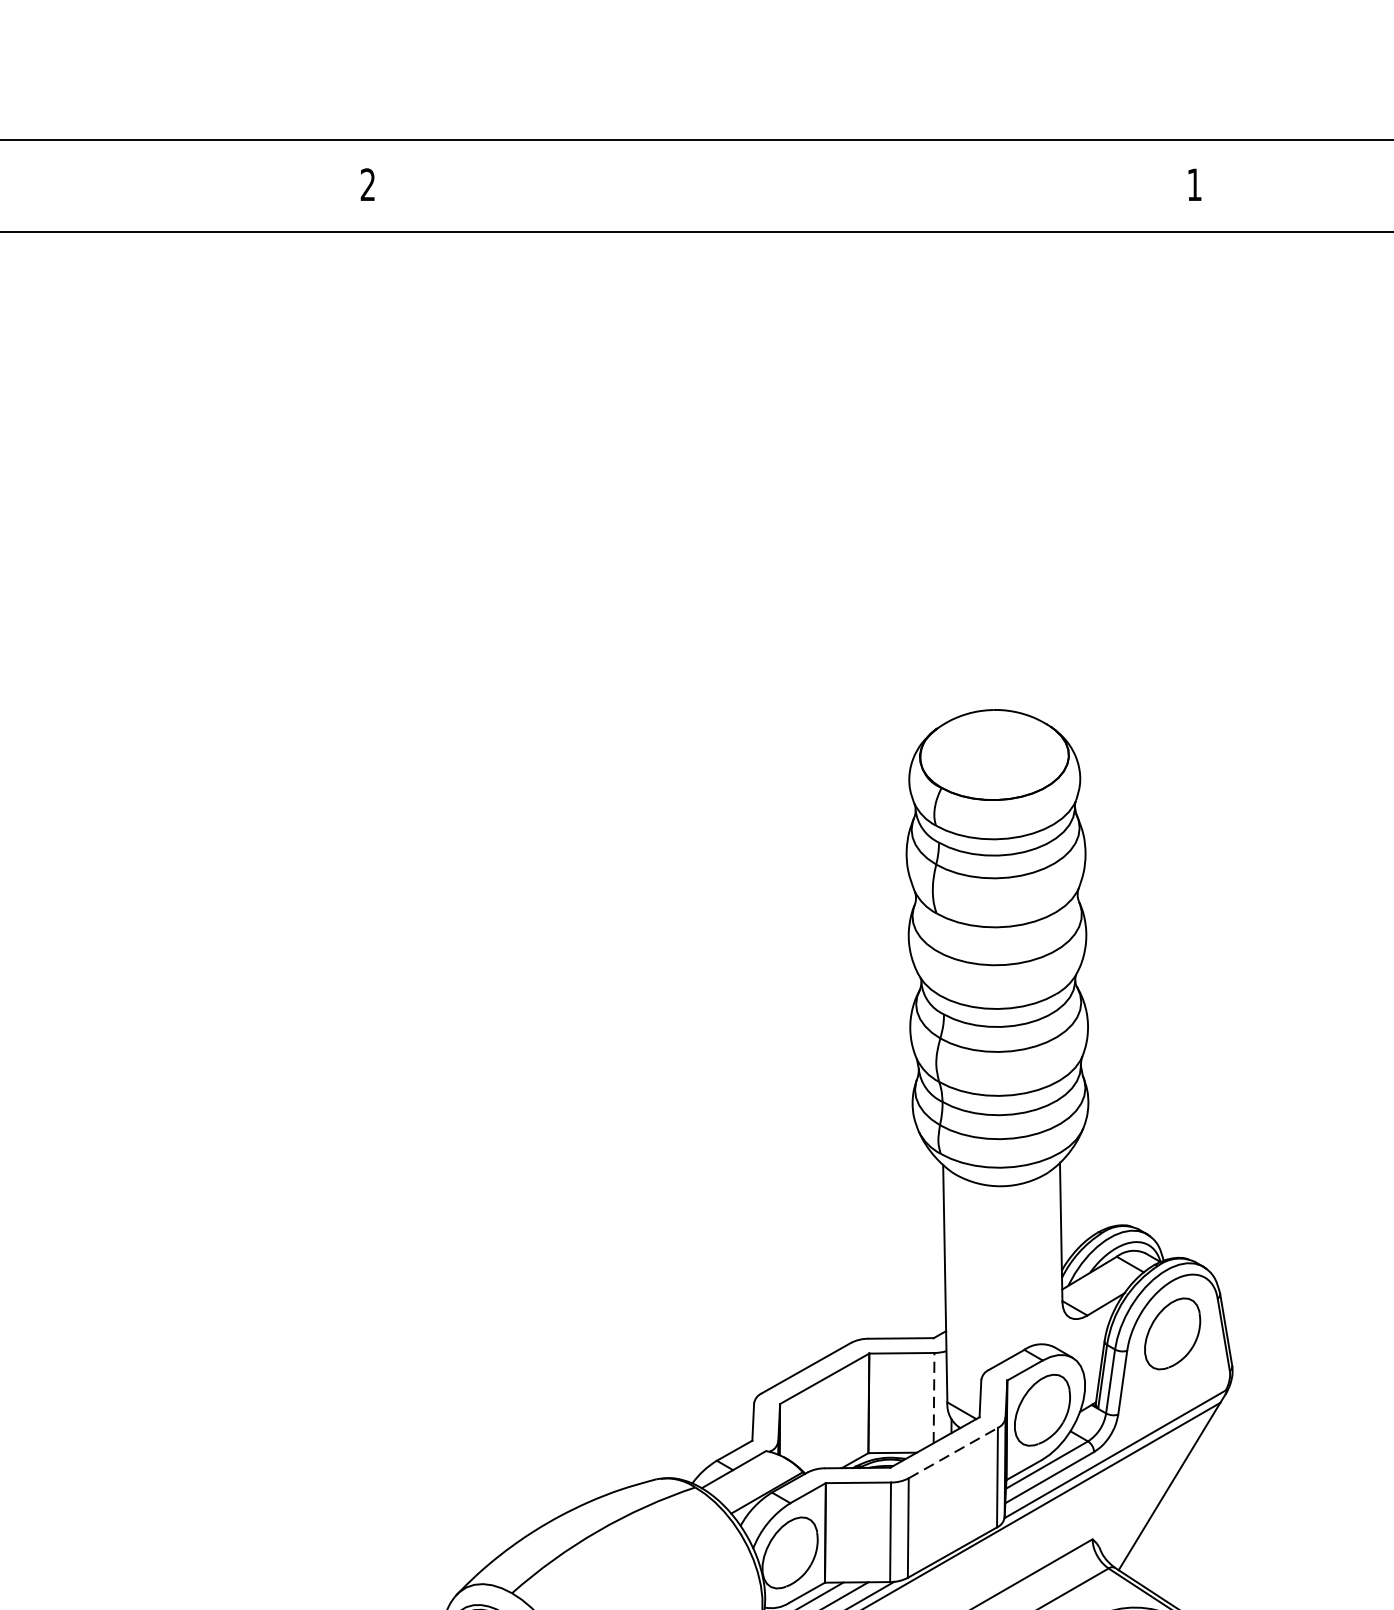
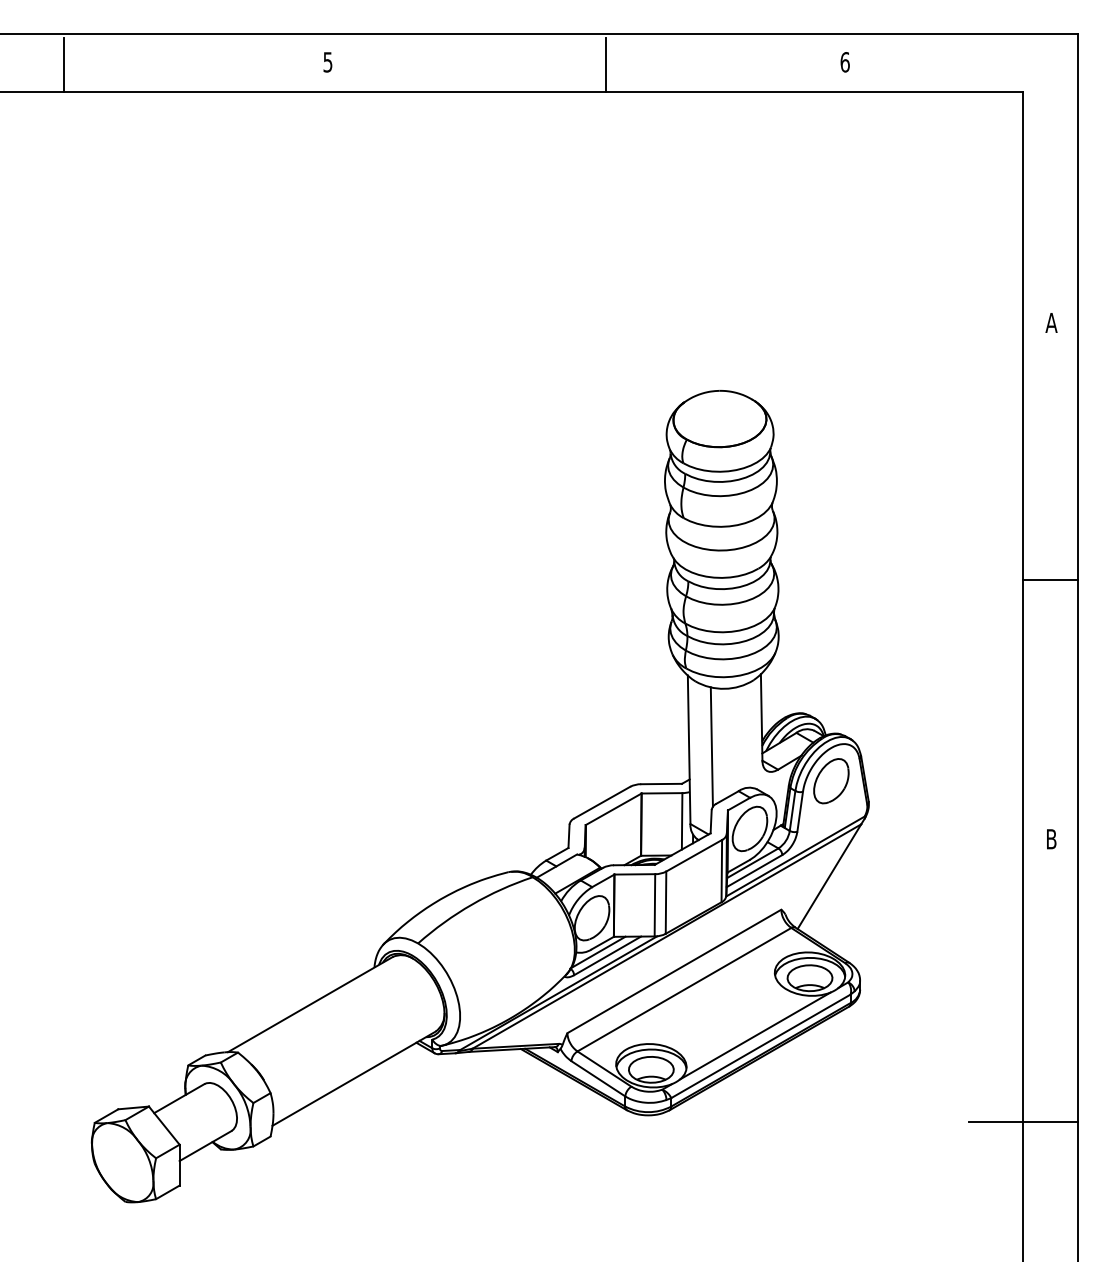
text: (367, 185) -> (327, 62), 2 -> 5
text: (1193, 185) -> (844, 62), 1 -> 6
line: (813, 188) -> (606, 64), added
line: (980, 1278) -> (711, 746), added
line: (934, 1396) -> (682, 820), dashed -> solid
line: (953, 1452) -> (694, 855), dashed -> solid

